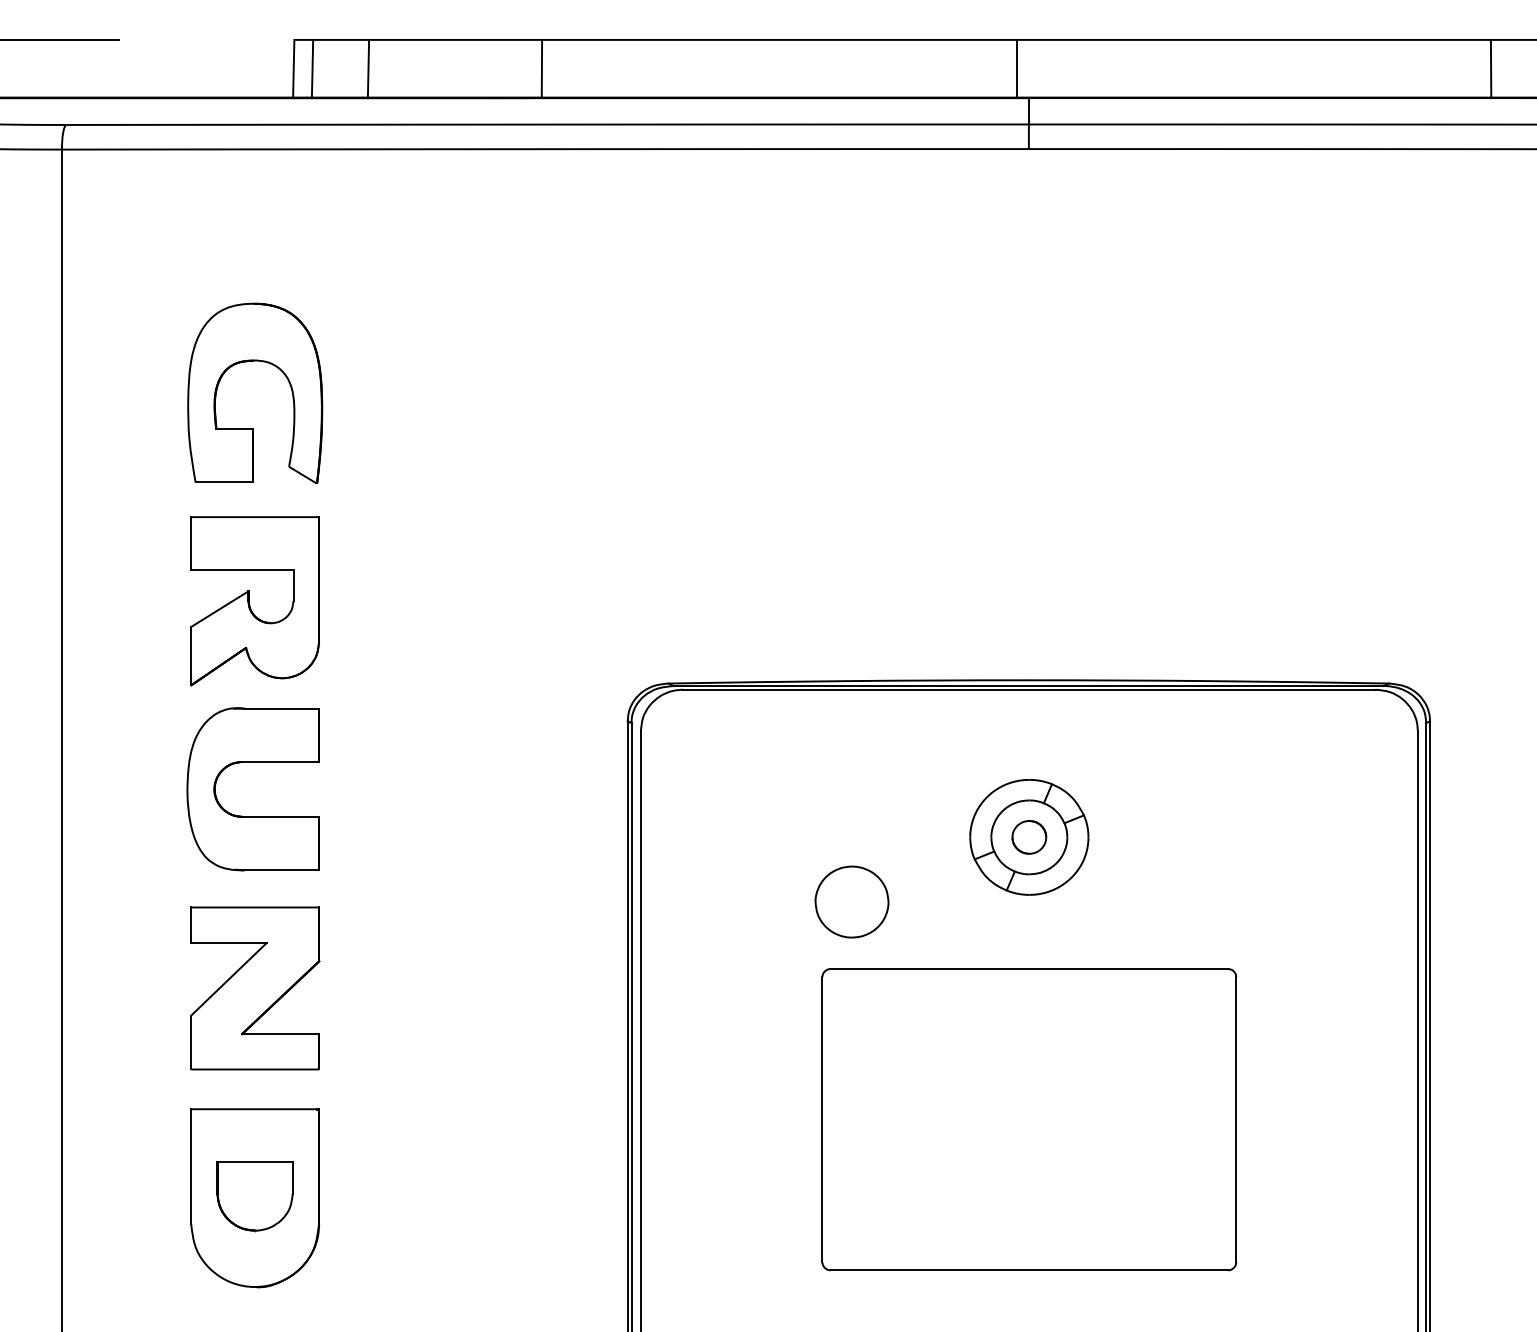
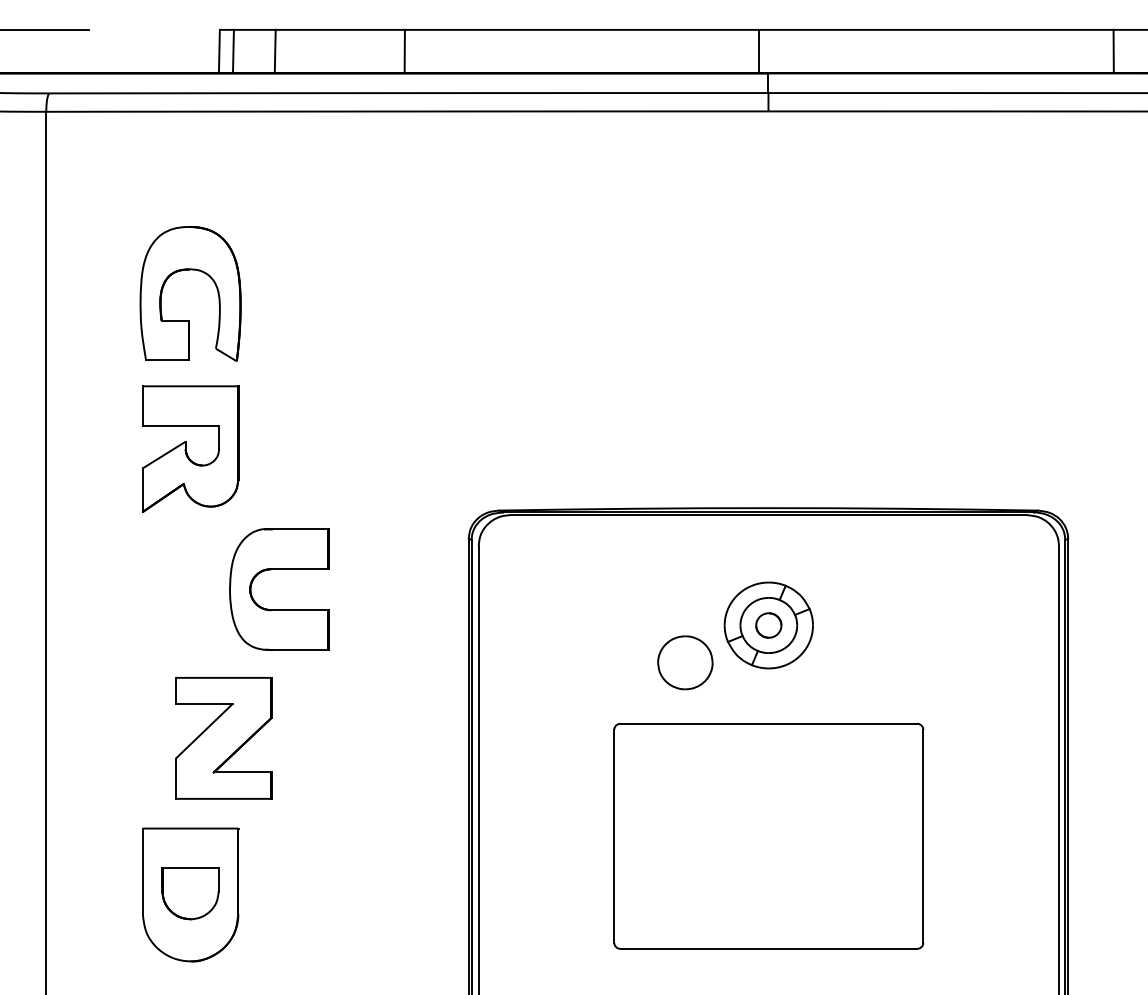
part: (253, 762) -> (279, 569), moved
part: (852, 901) -> (685, 662), moved
part: (255, 988) -> (223, 738), moved

